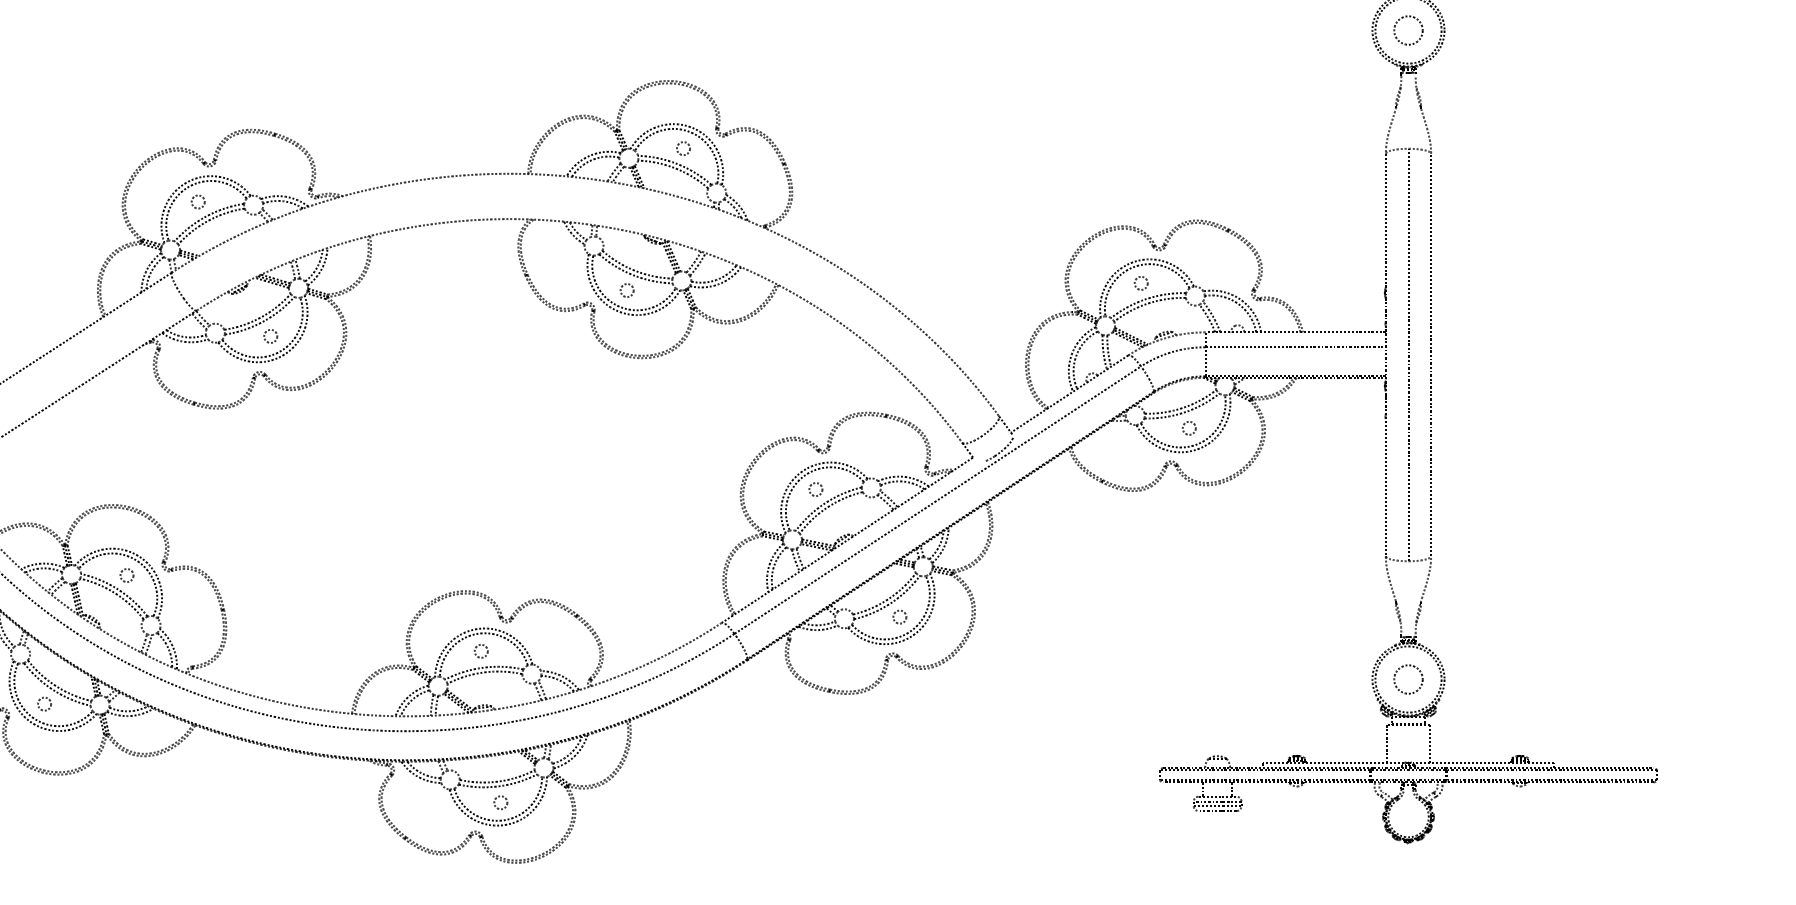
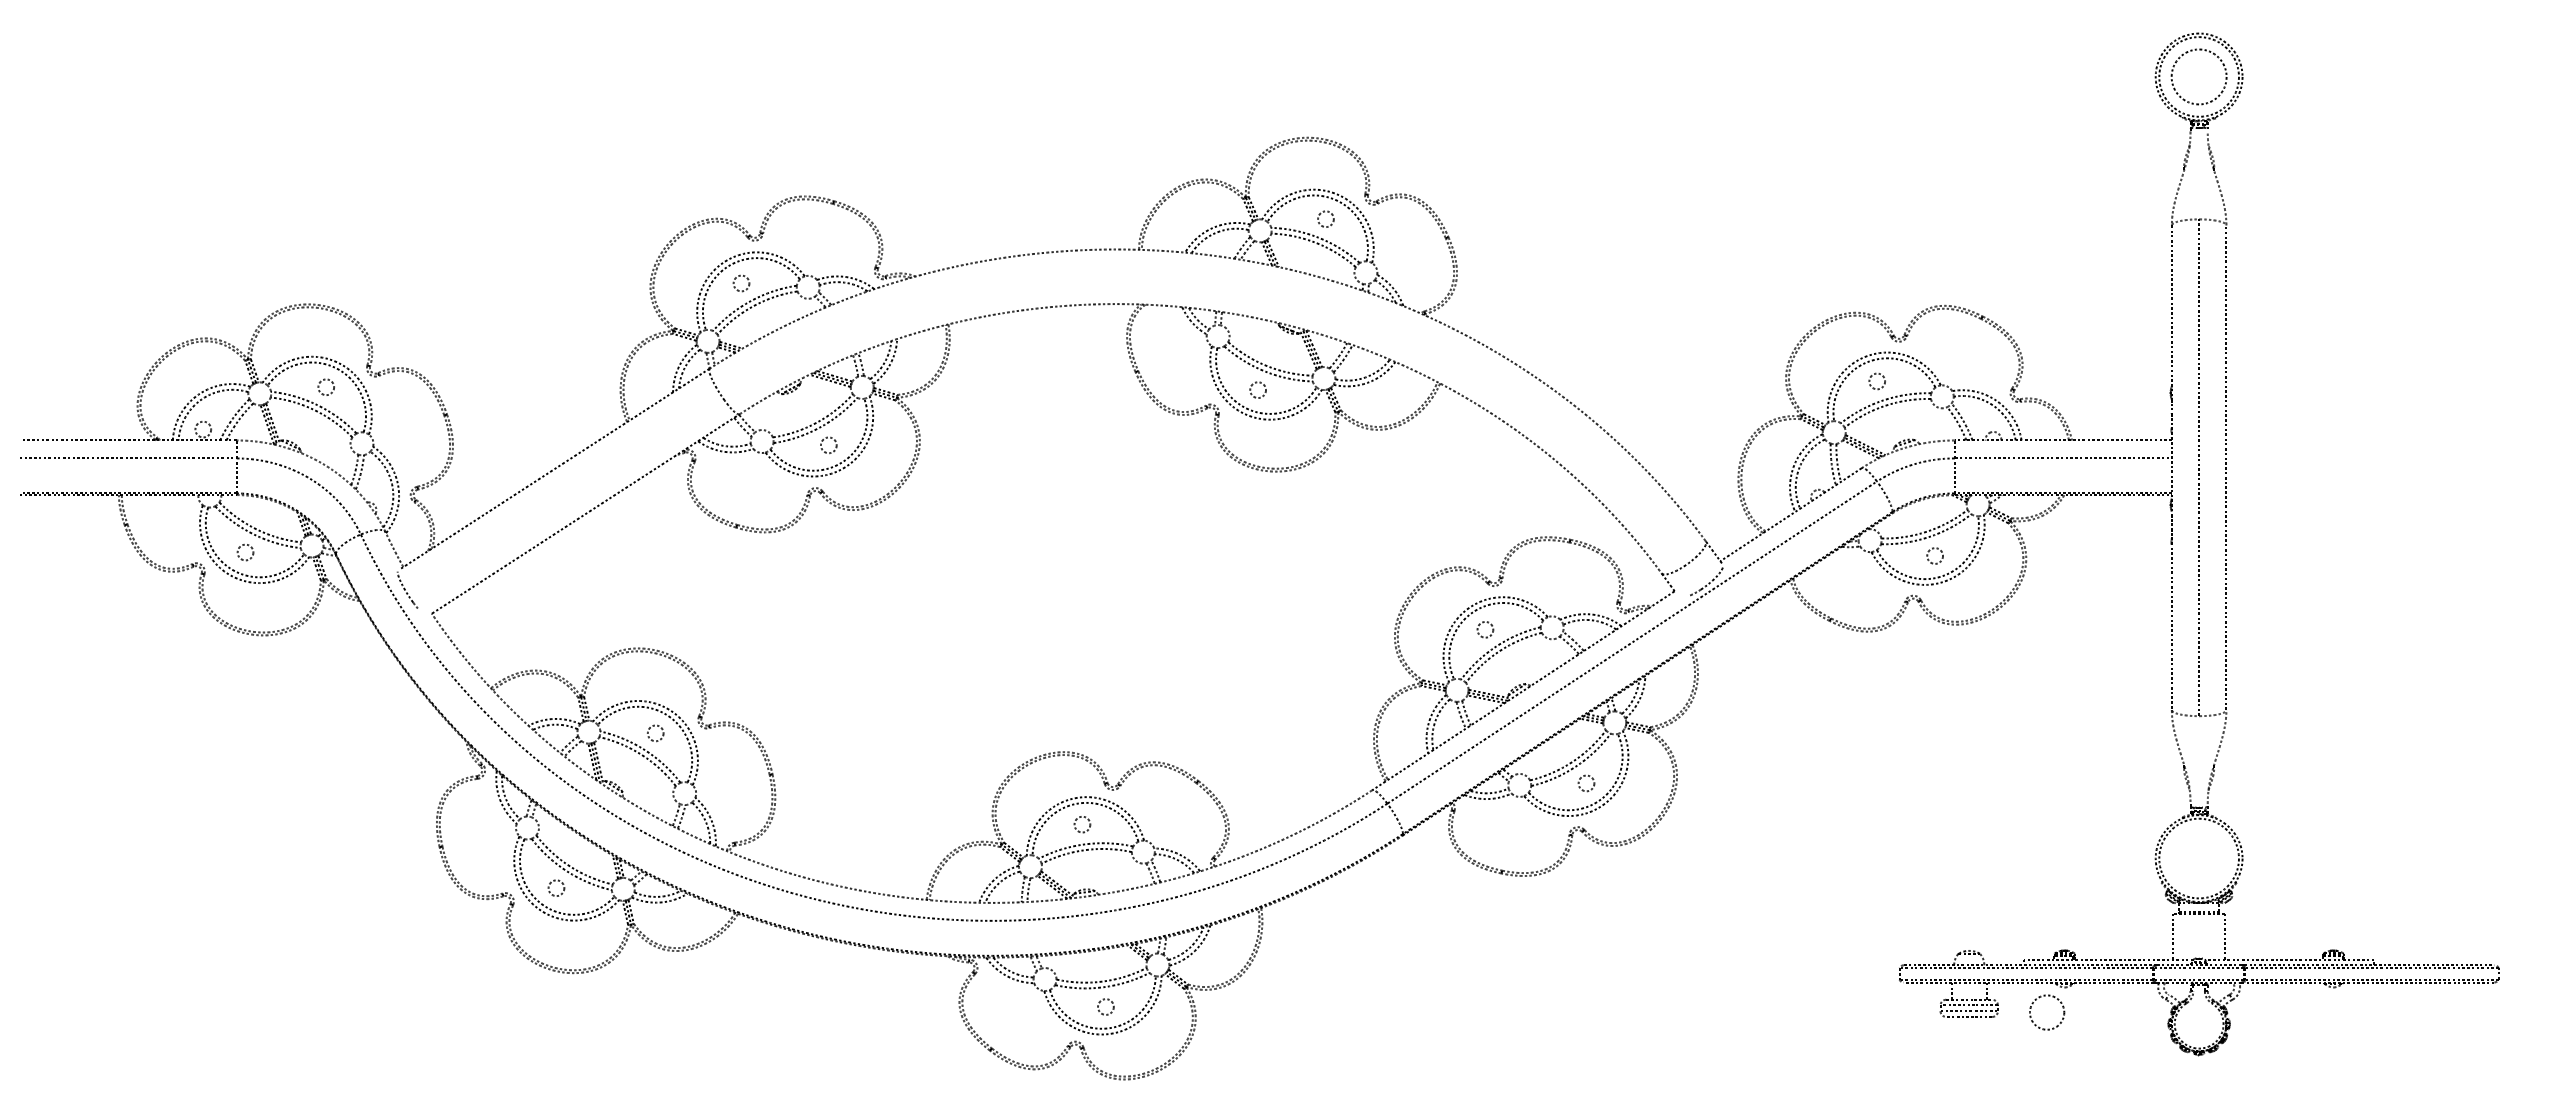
circle: (1407, 30) -> (2198, 76), size x1.6
circle: (1408, 679) -> (2047, 1012), moved

